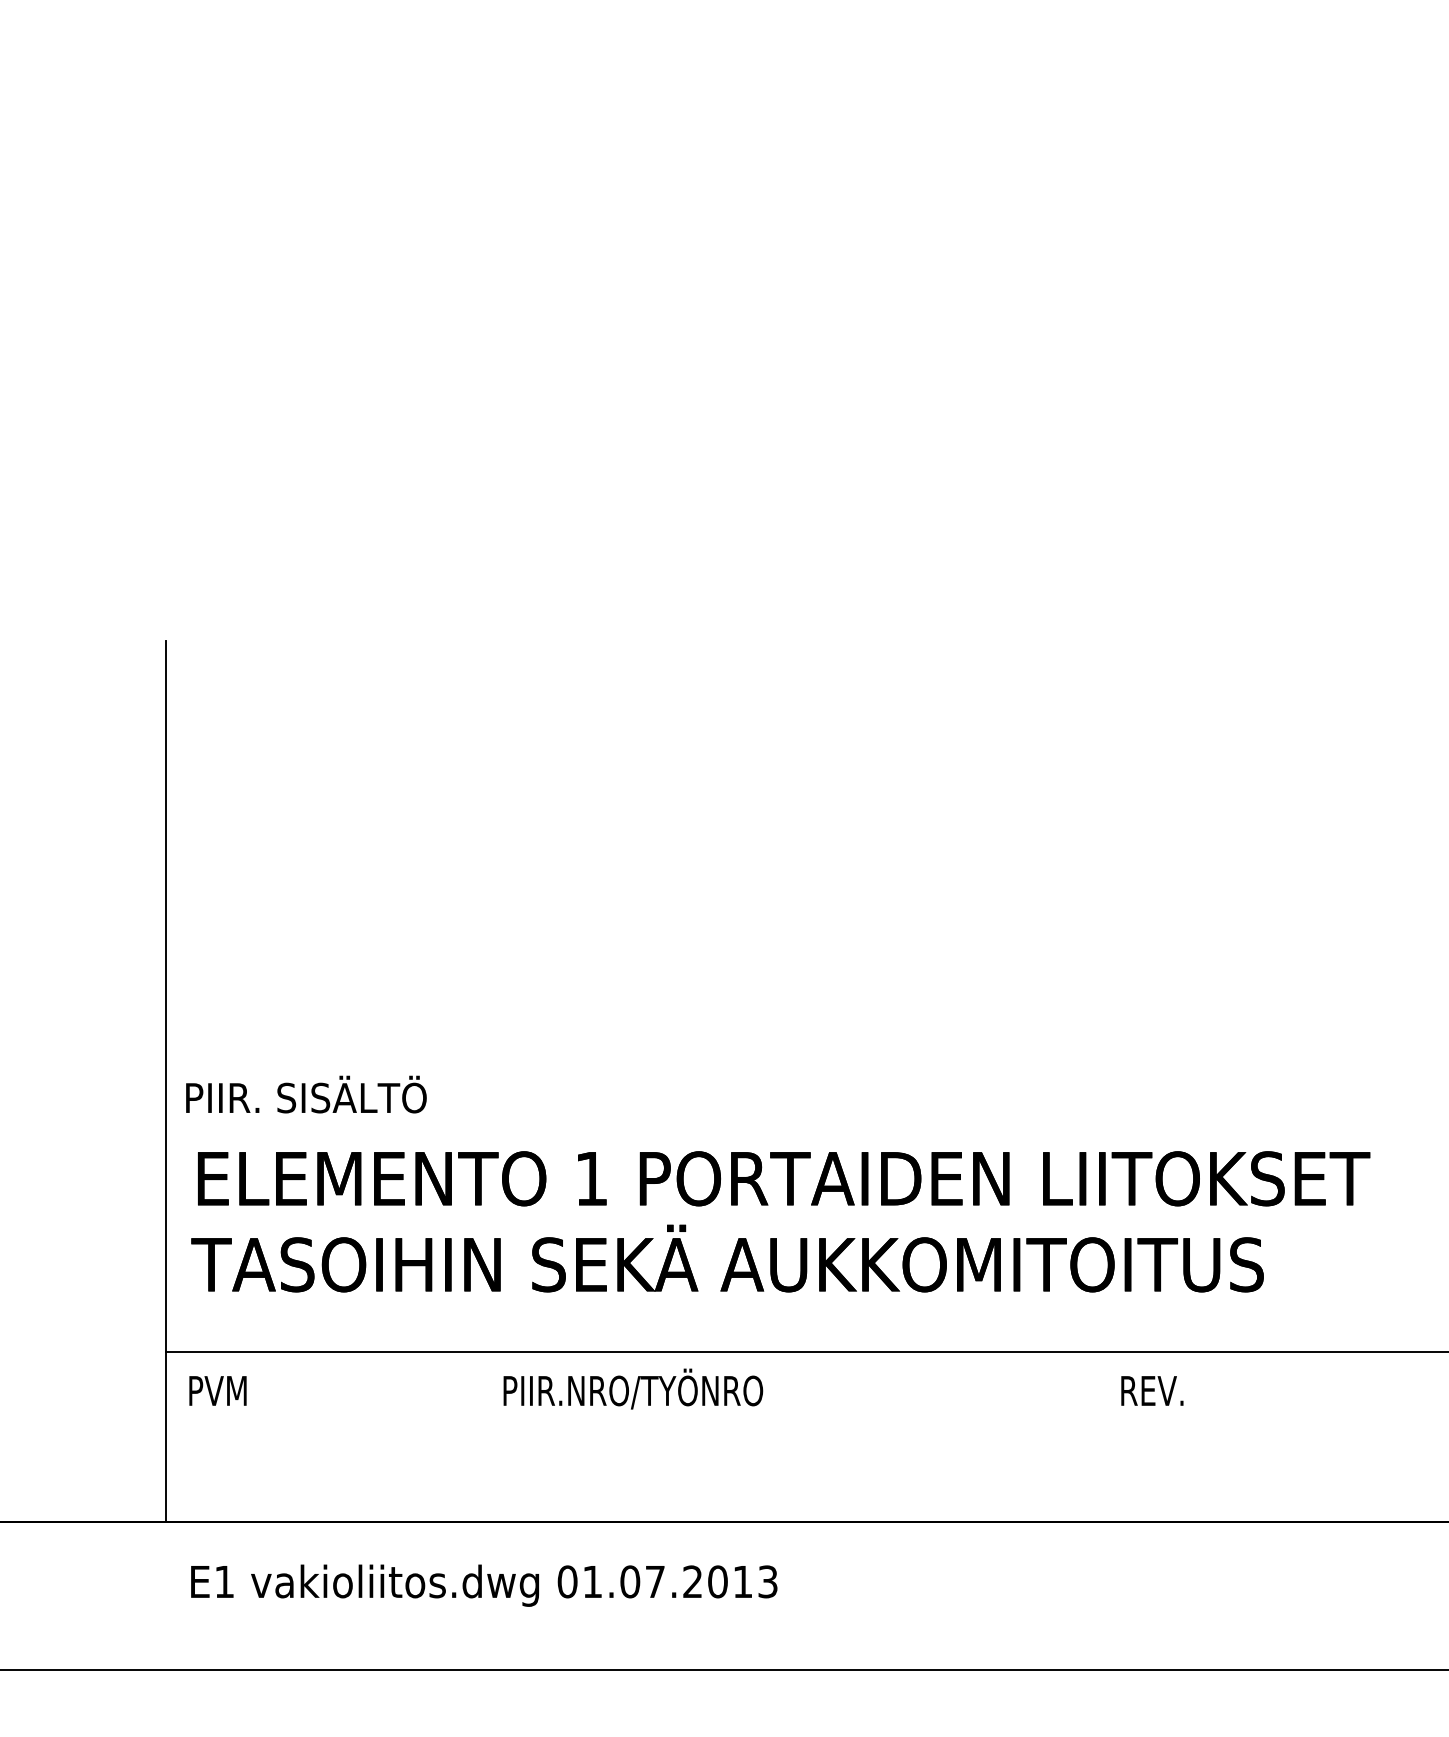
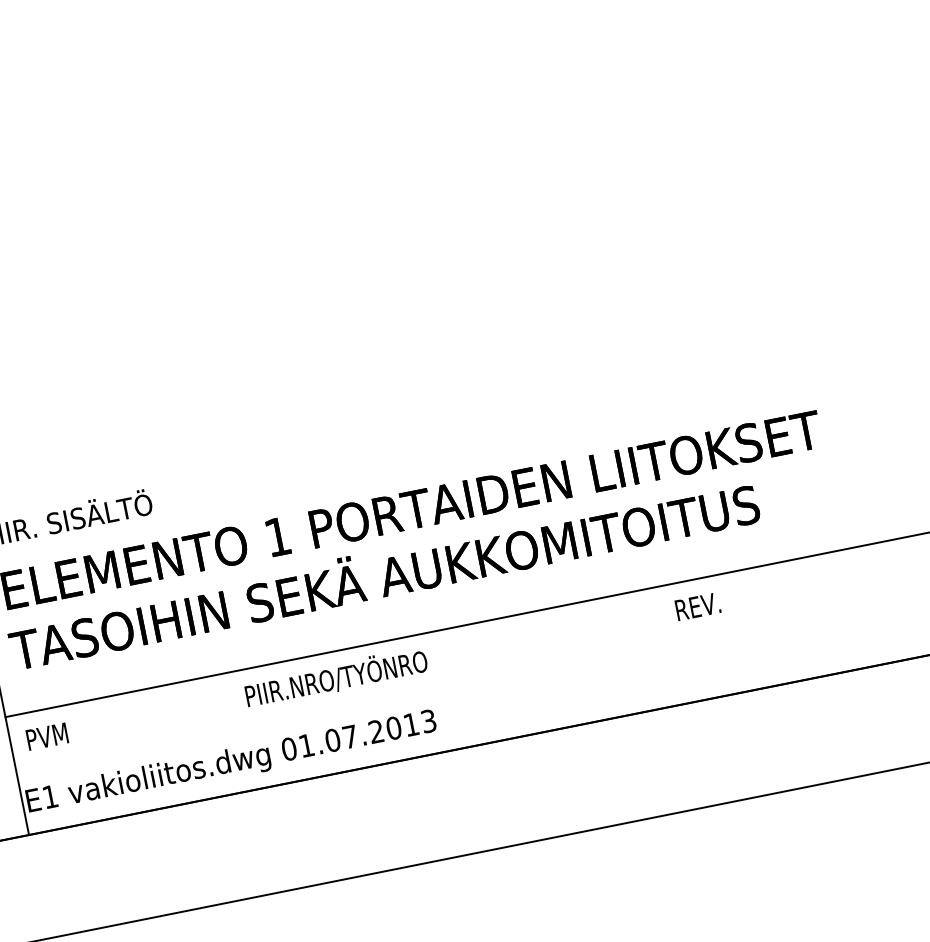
text: (484, 1585) -> (231, 763), moved

